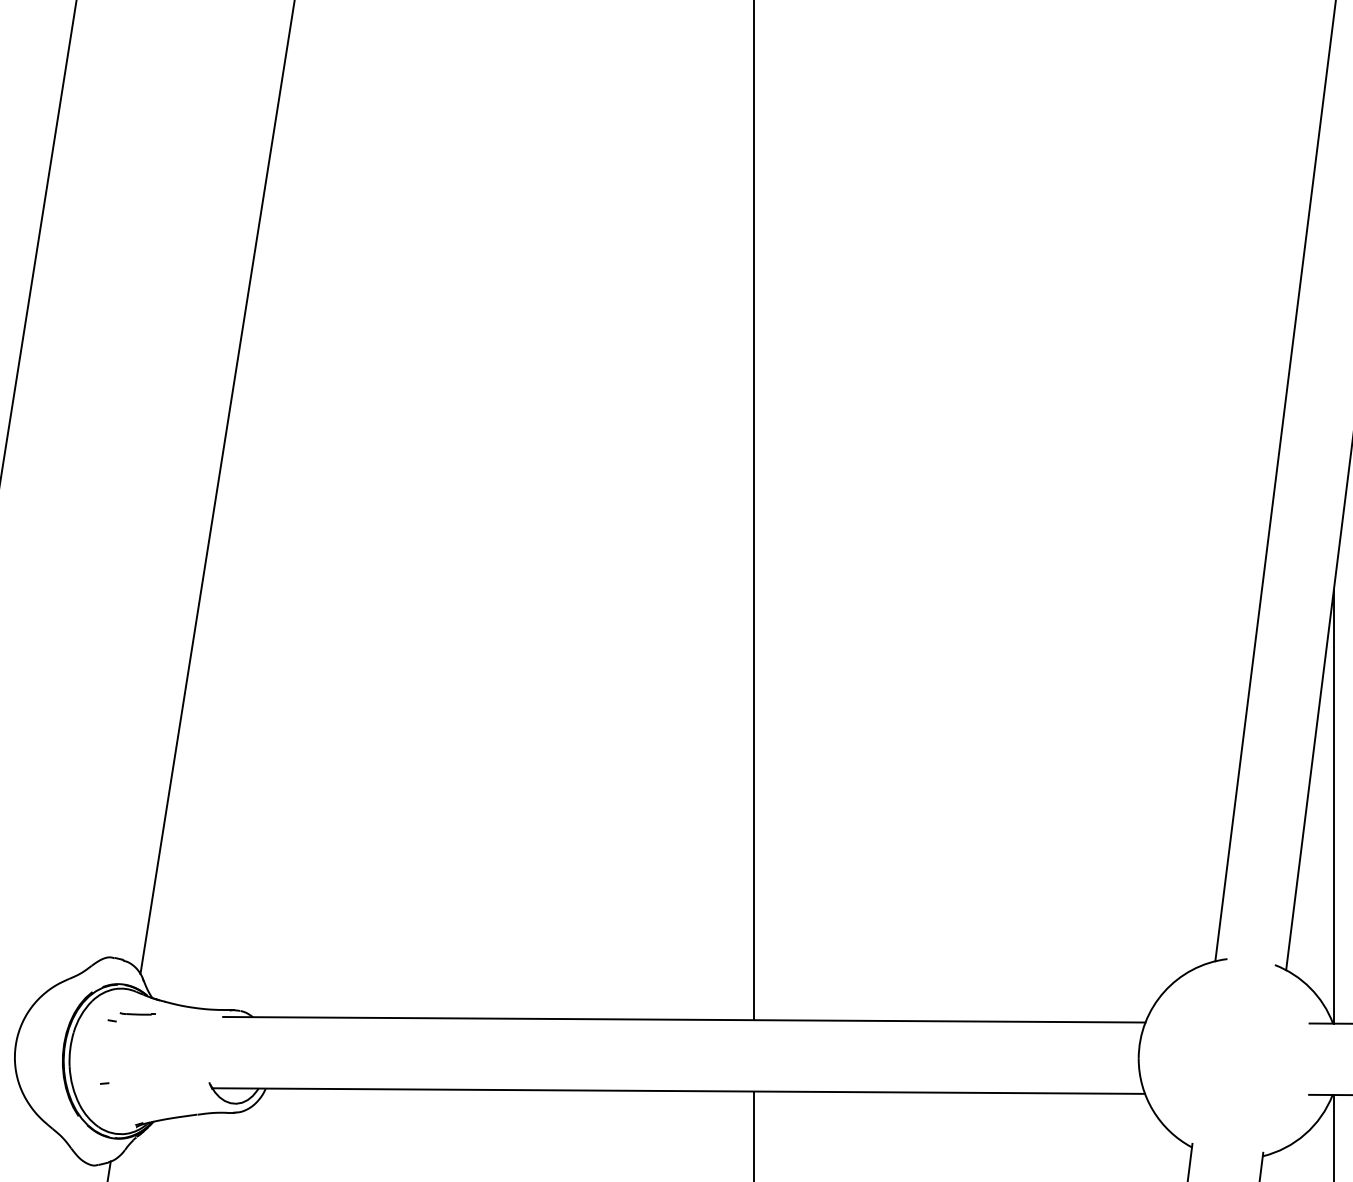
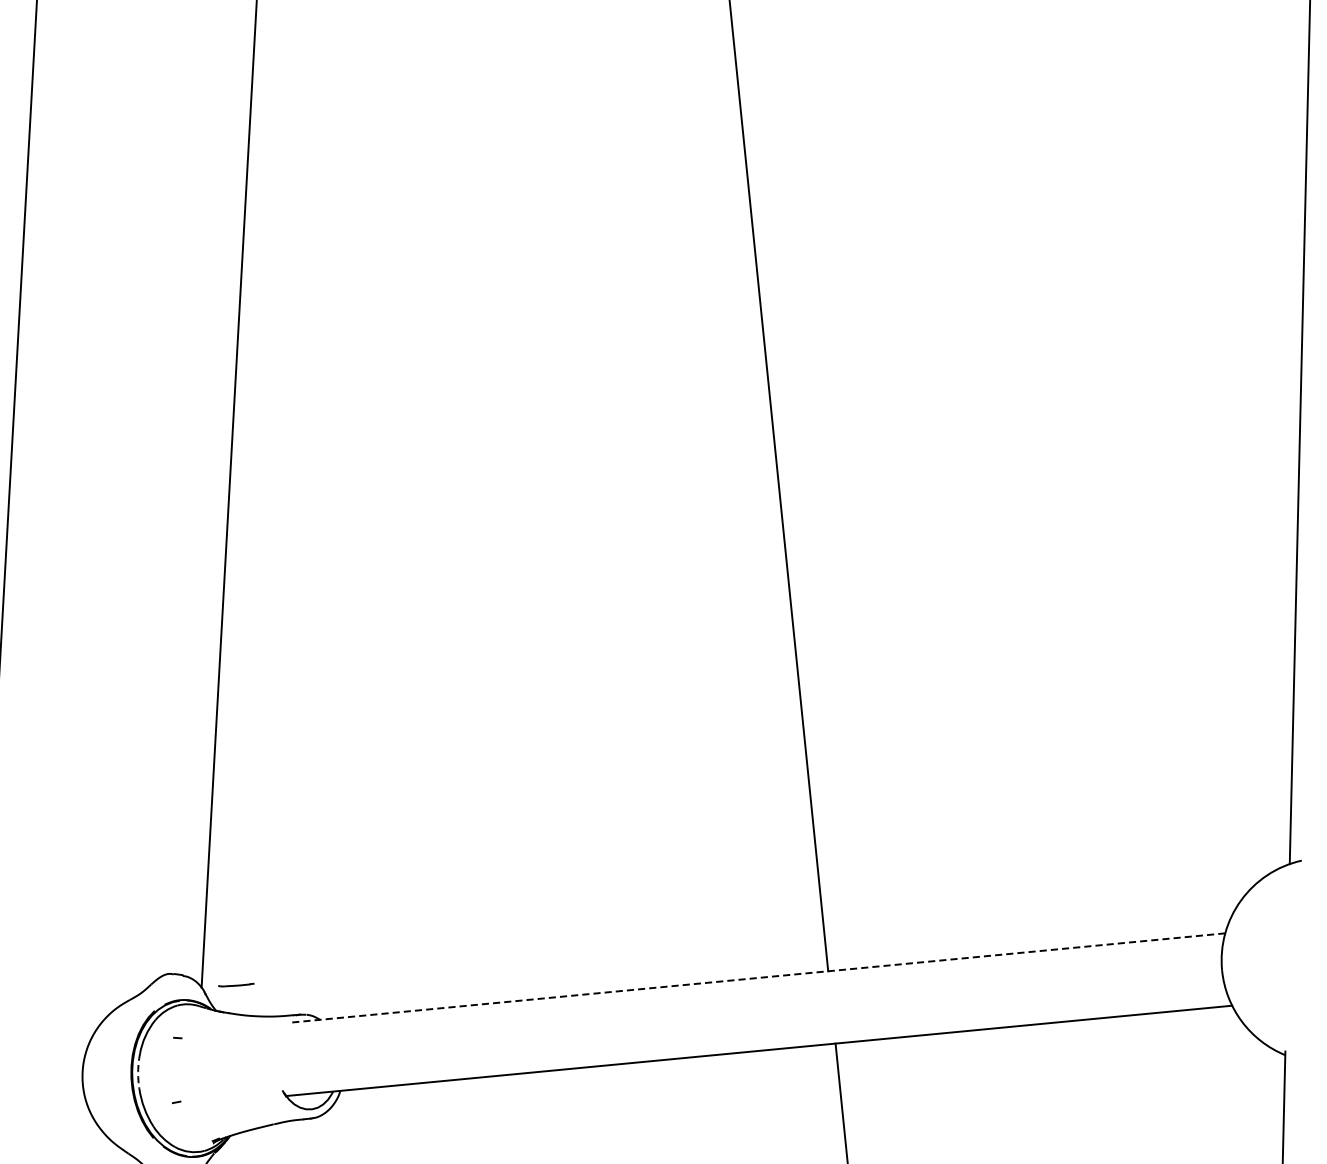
line: (137, 1013) -> (236, 984), moved
line: (683, 1019) -> (756, 977), solid -> dashed
arc: (70, 1049) -> (138, 1071), solid -> dashed

